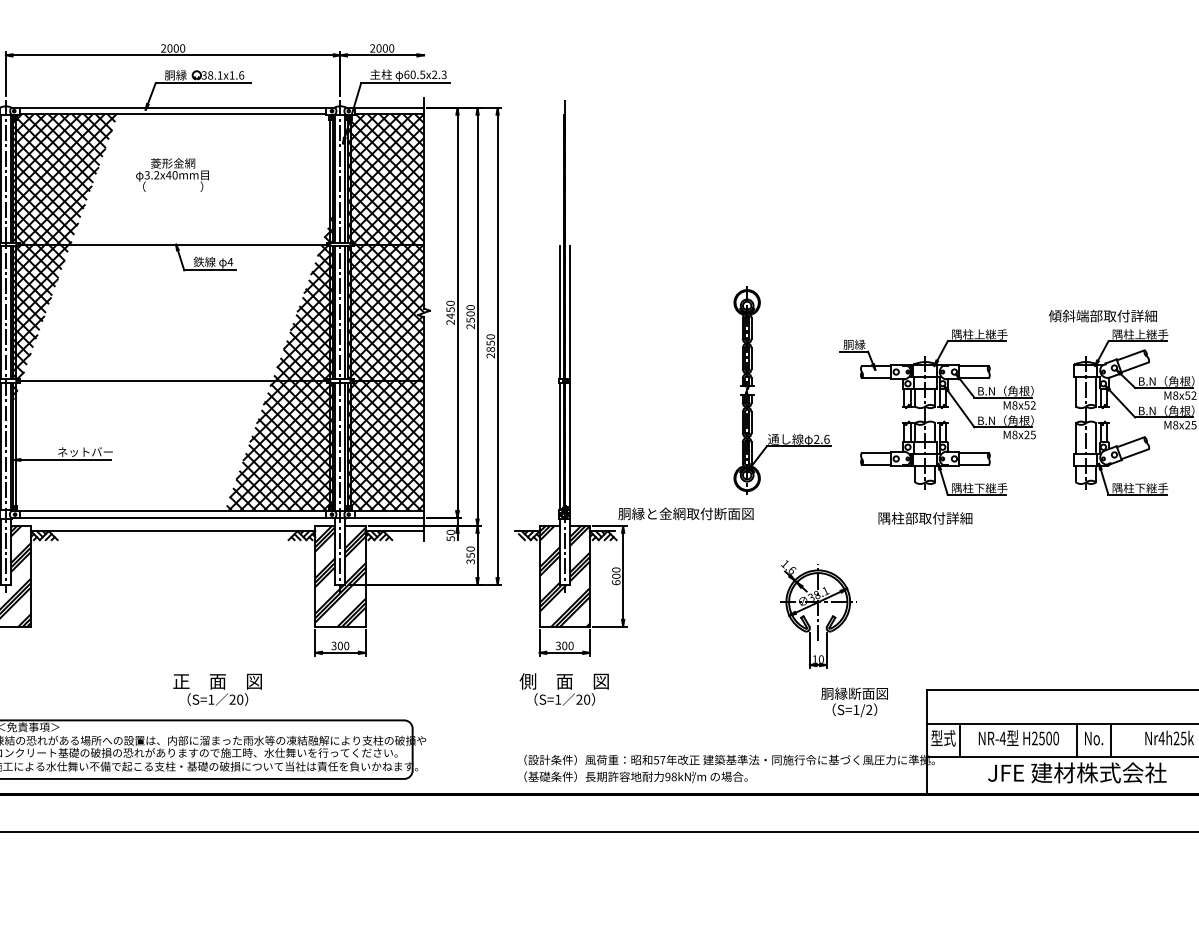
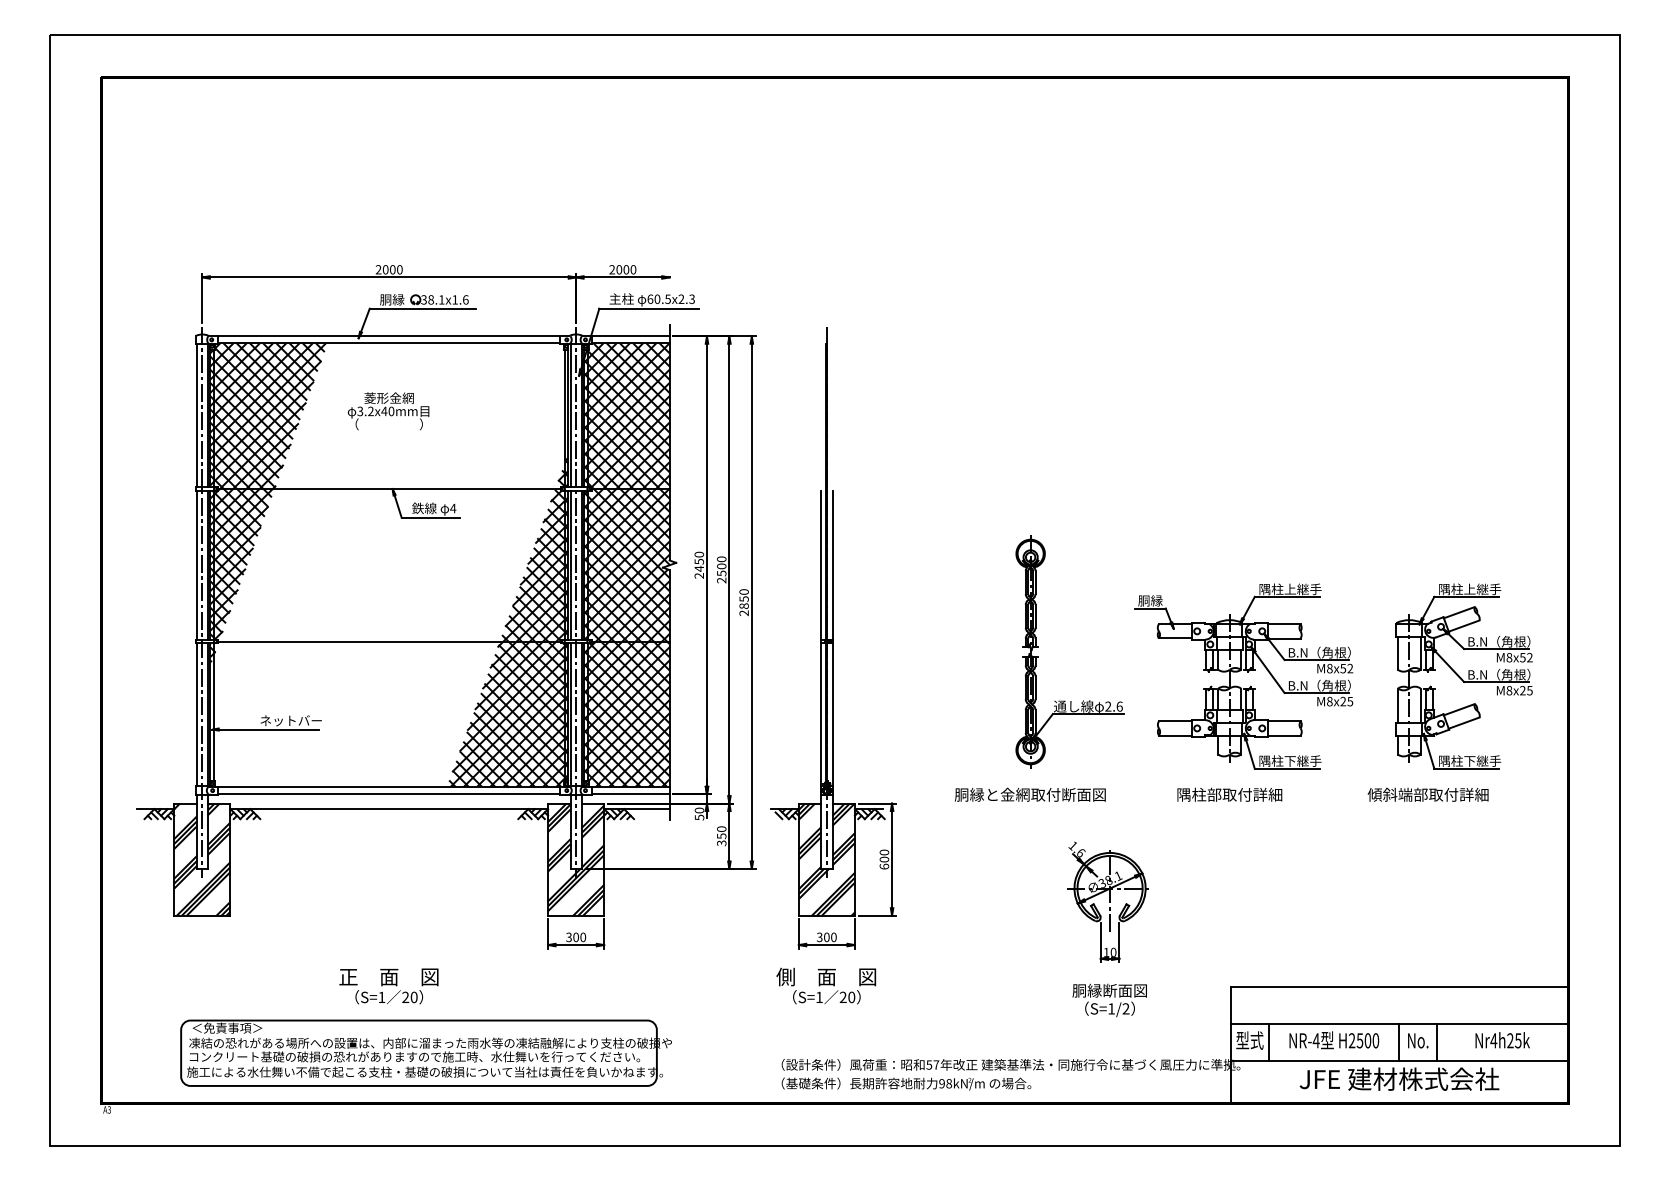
text: (1102, 315) -> (1427, 794), moved
text: (686, 513) -> (1030, 794), moved
text: (217, 689) -> (388, 986), moved
text: (854, 702) -> (1109, 1000), moved

